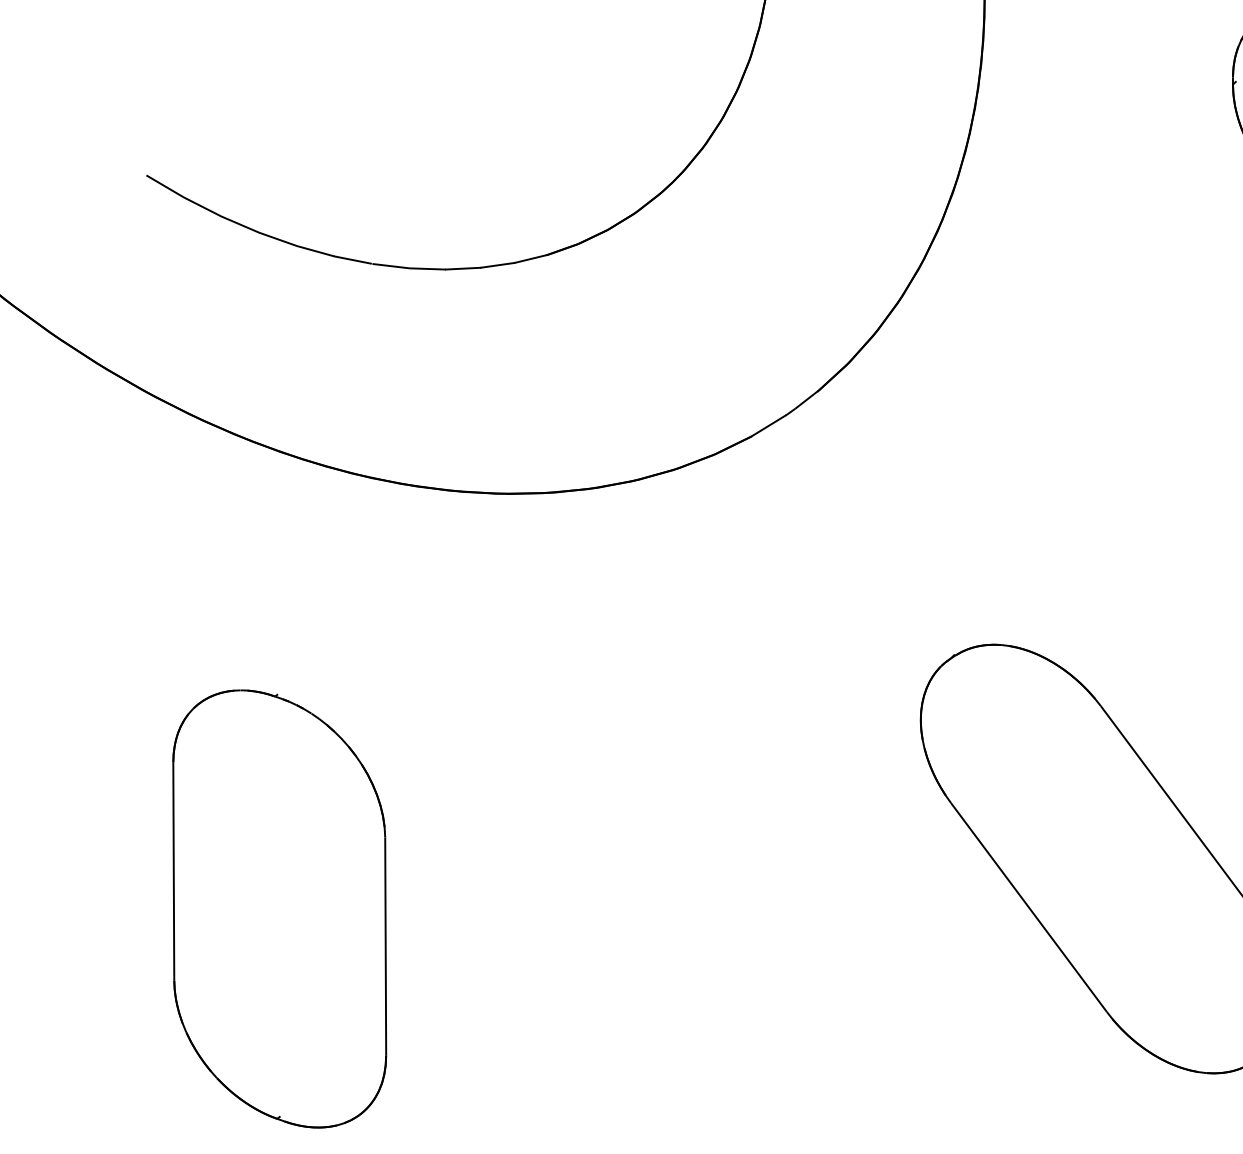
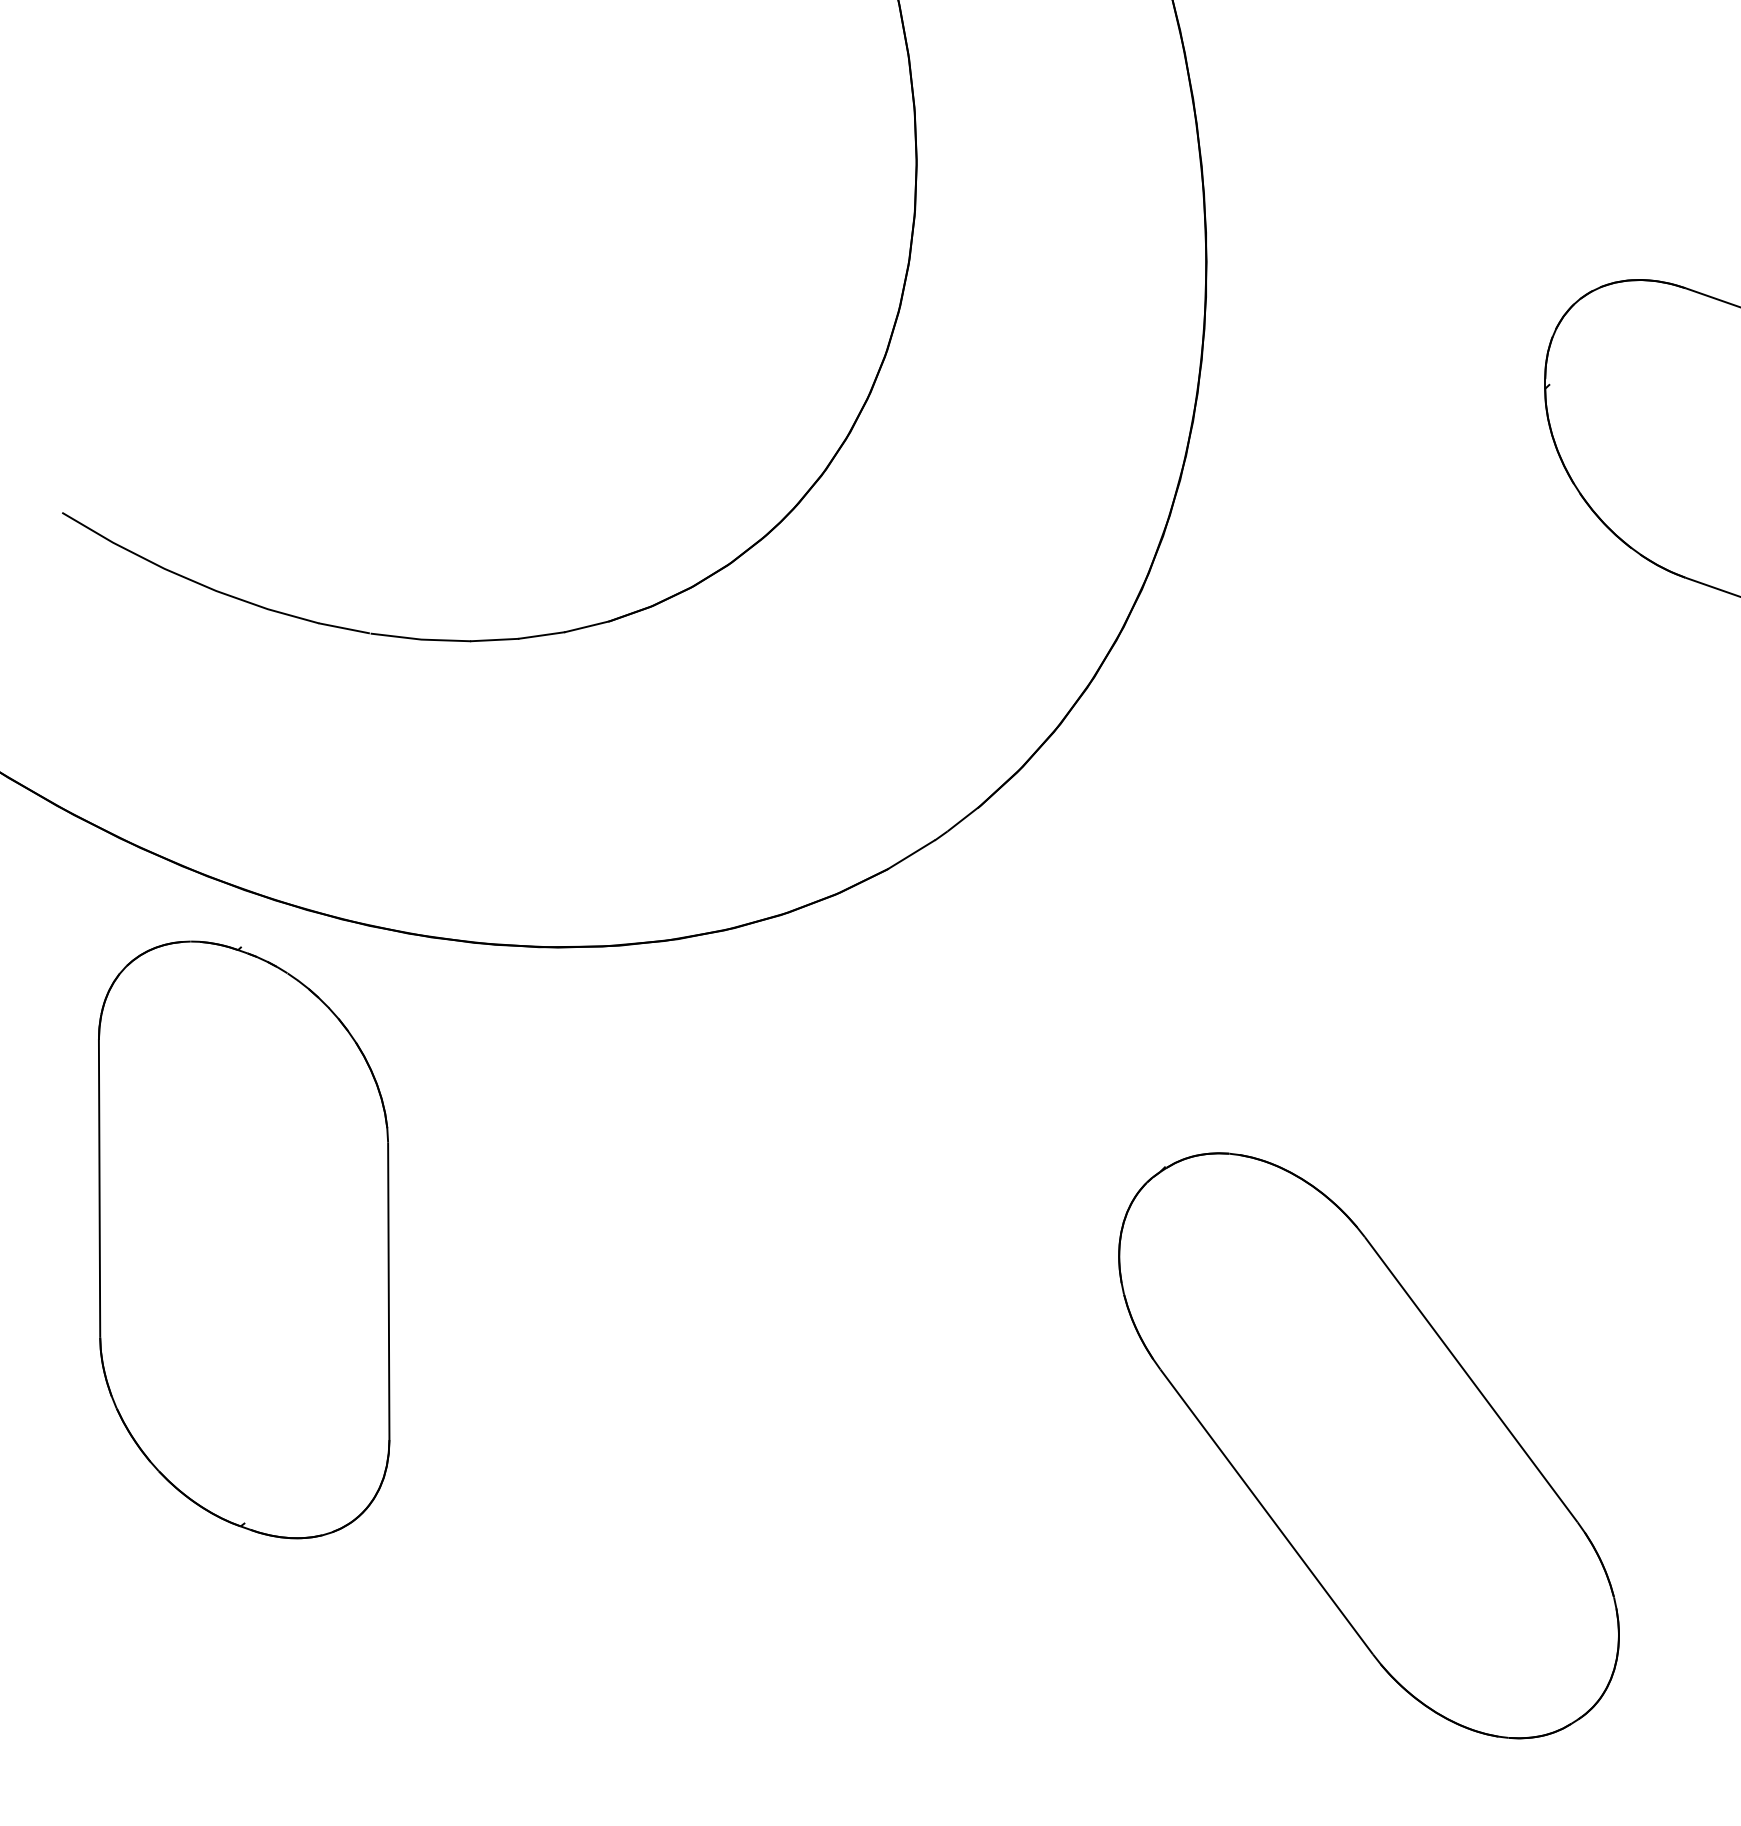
part: (279, 908) -> (244, 1239), moved

